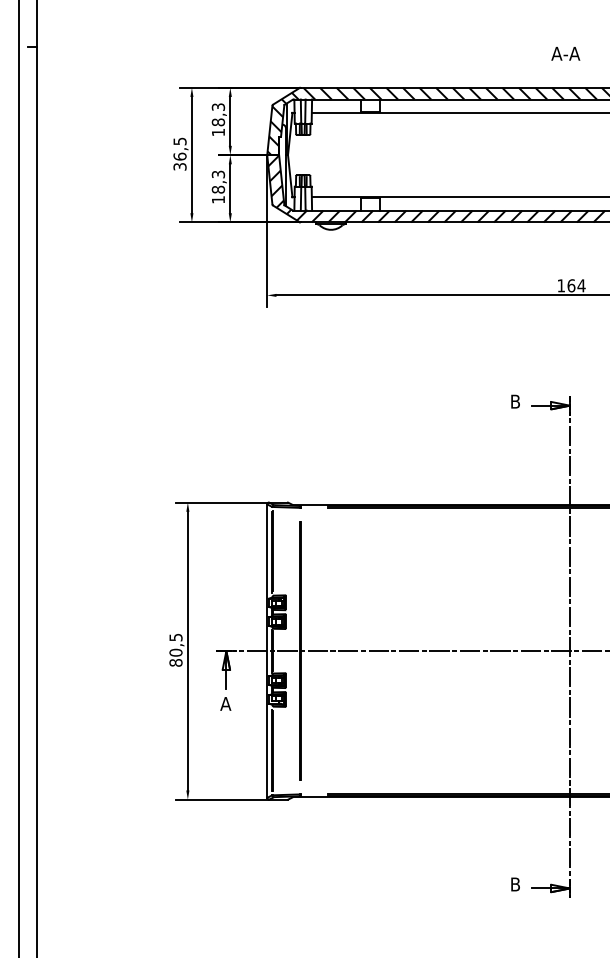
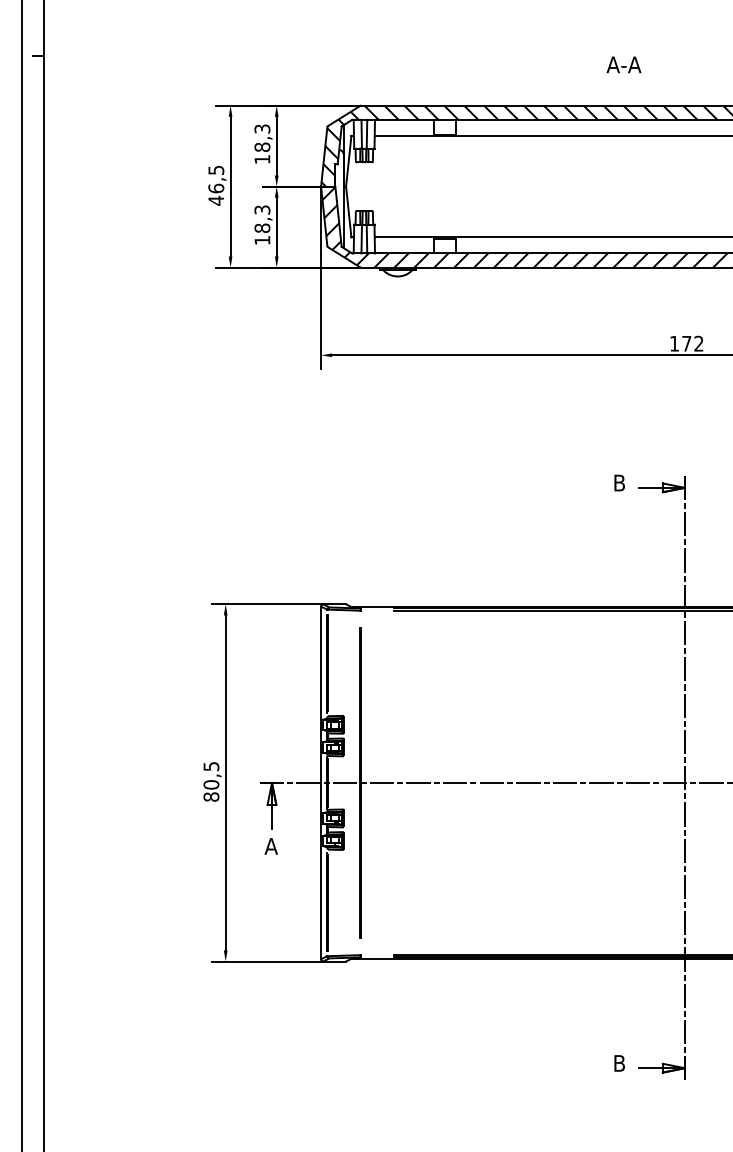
text: (565, 53) -> (623, 64), moved
text: (180, 166) -> (216, 200), 36,5 -> 46,5
text: (576, 285) -> (692, 343), 164 -> 172

